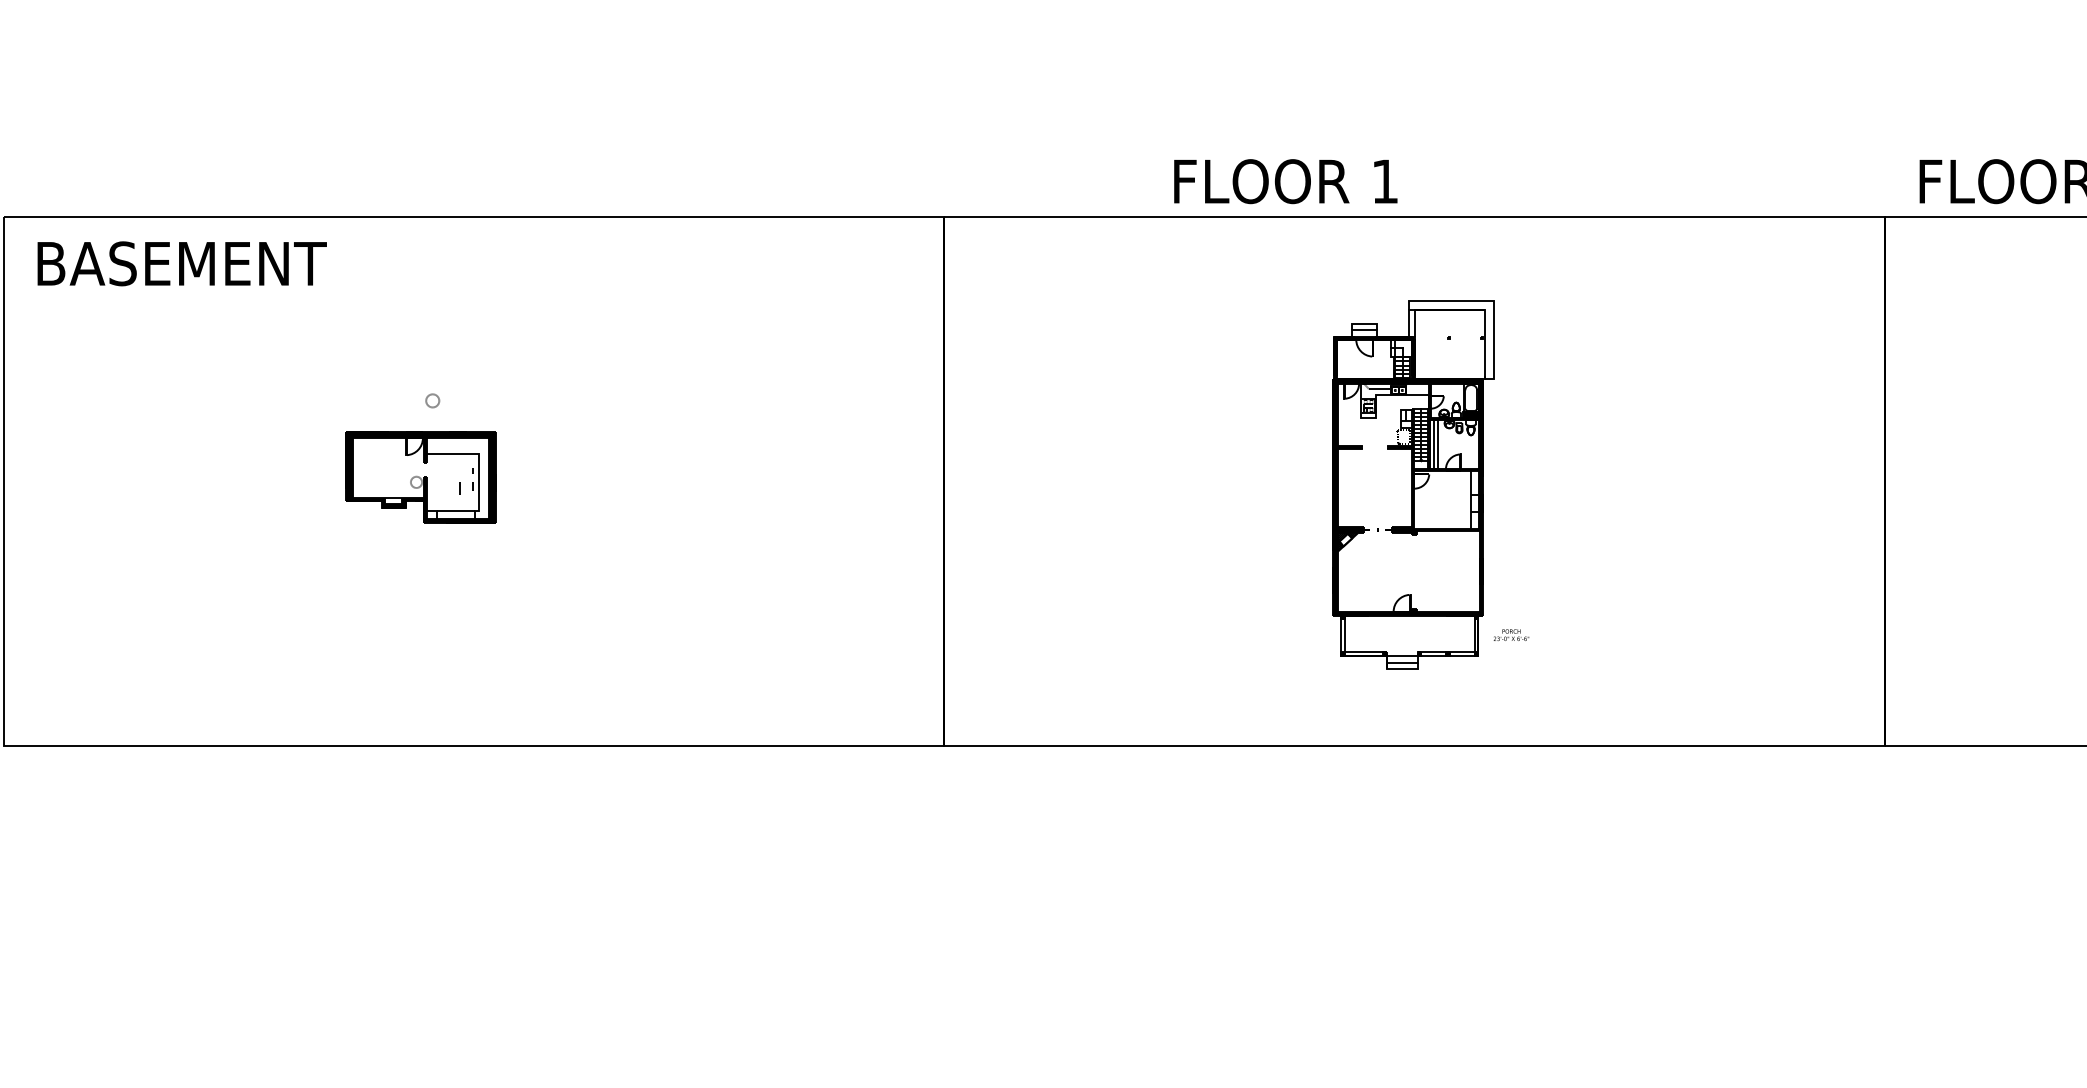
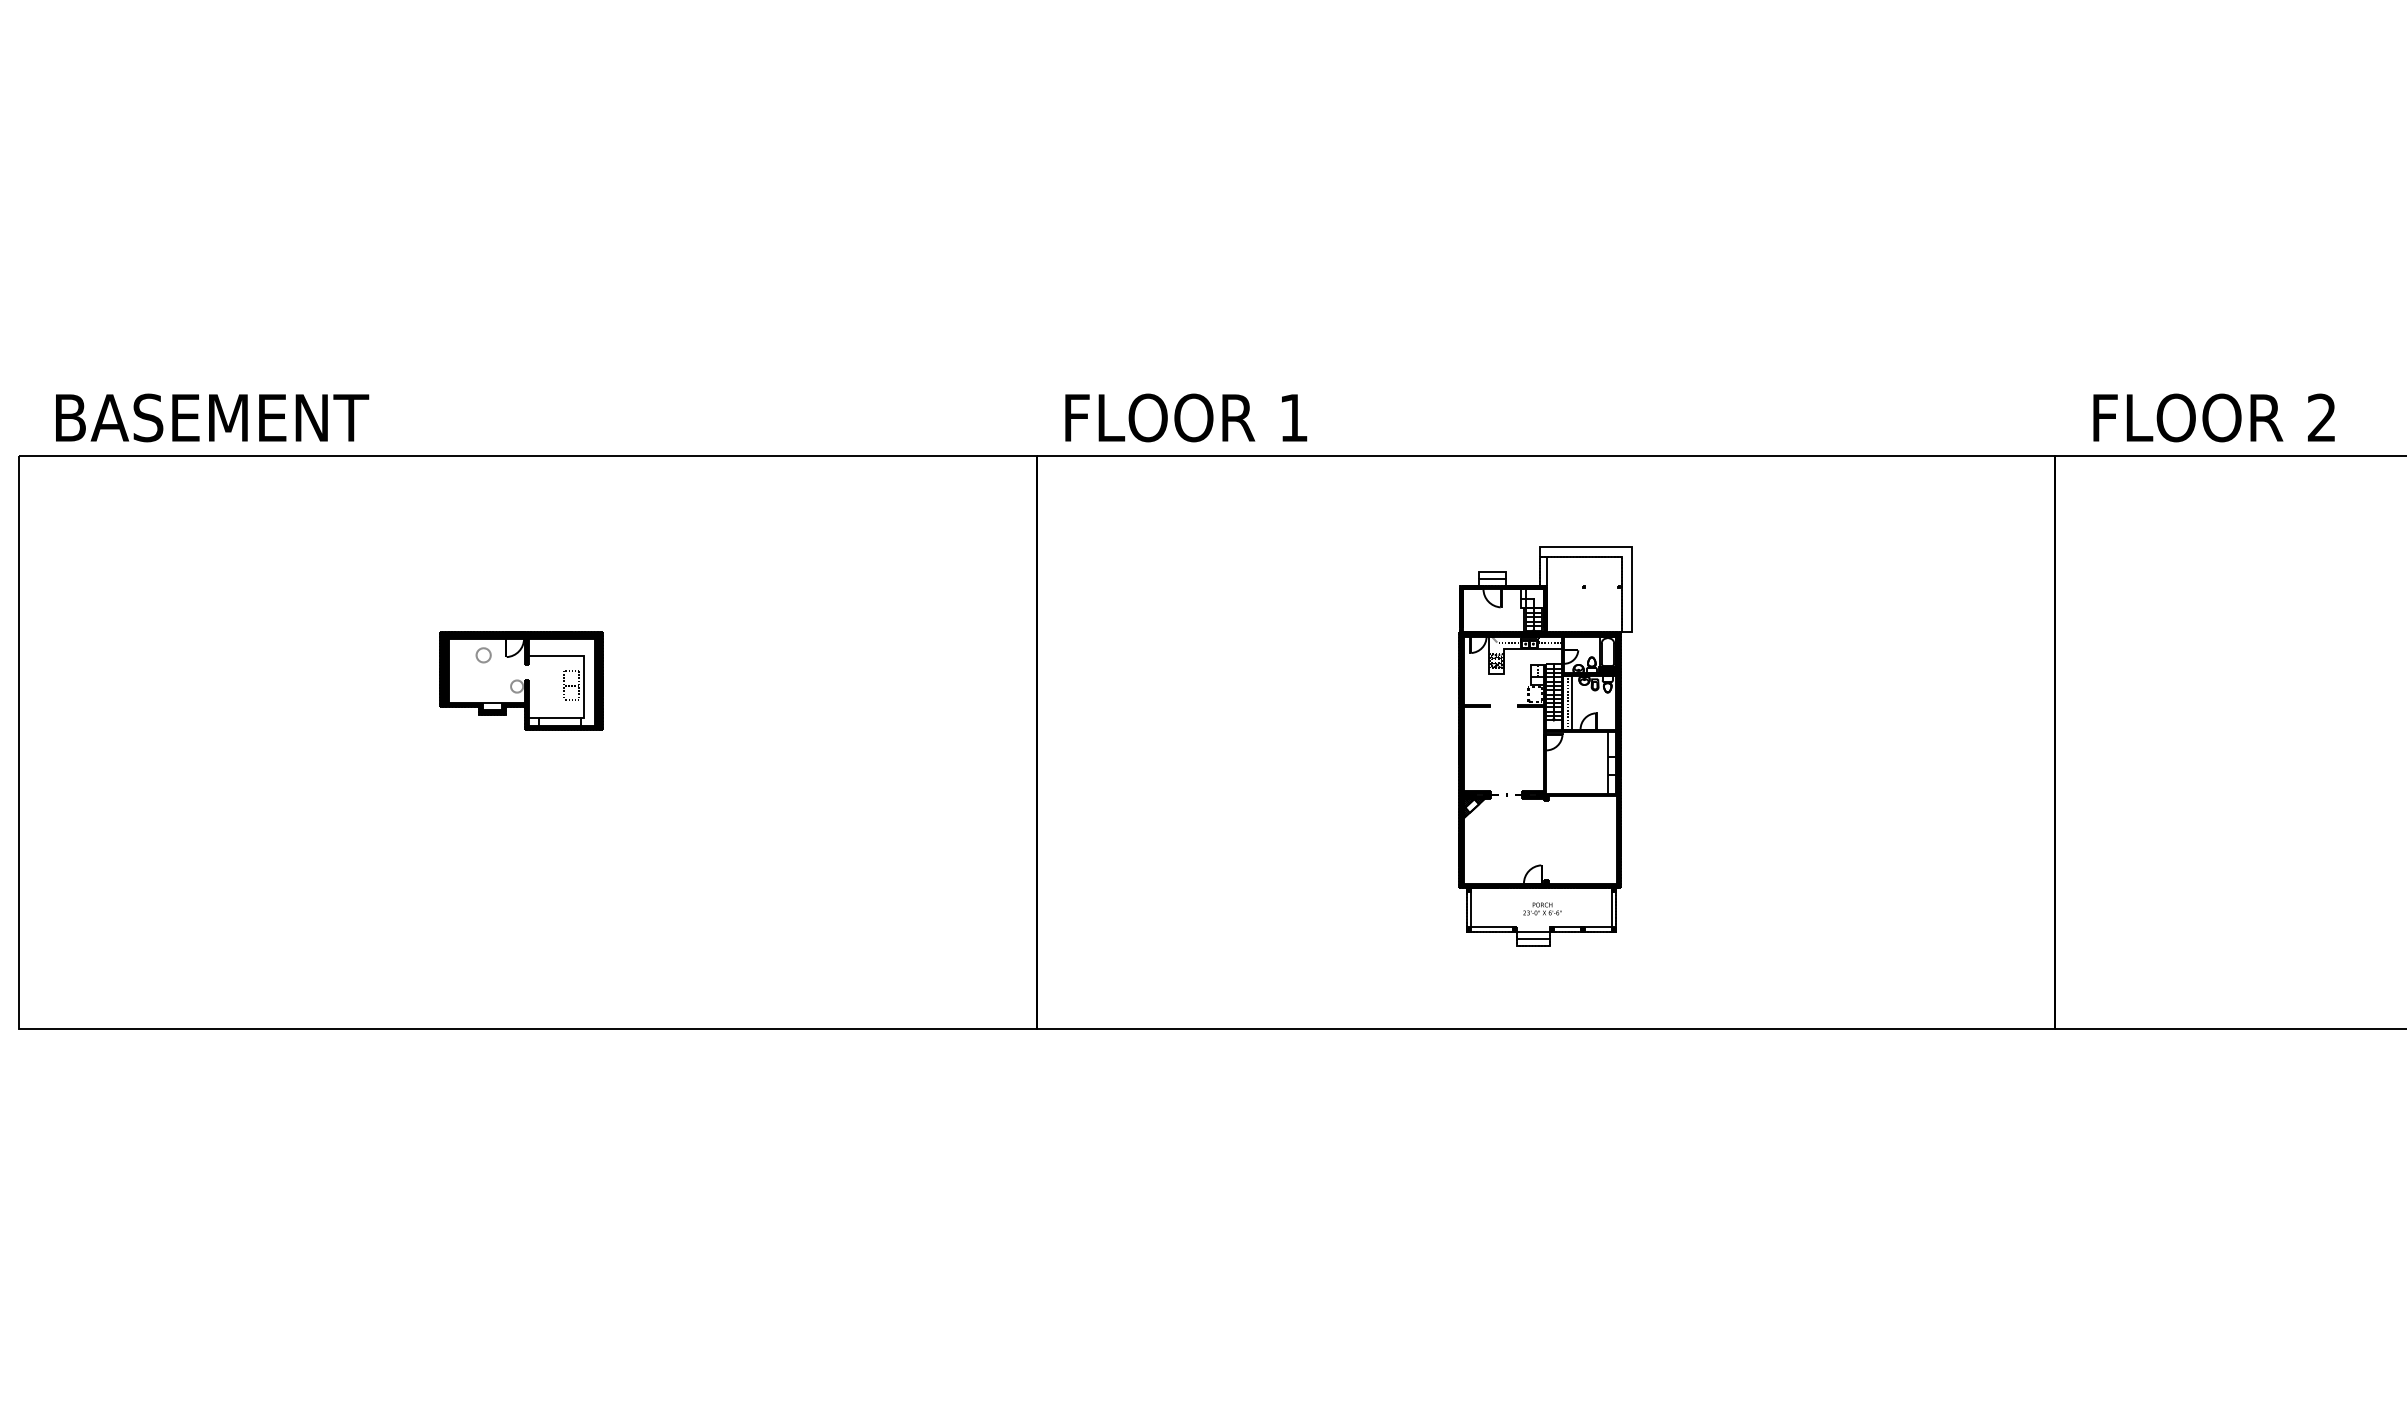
text: (1286, 181) -> (1186, 417), moved
text: (182, 263) -> (212, 417), moved
part: (420, 476) -> (521, 680), moved
text: (1511, 634) -> (1542, 908), moved

